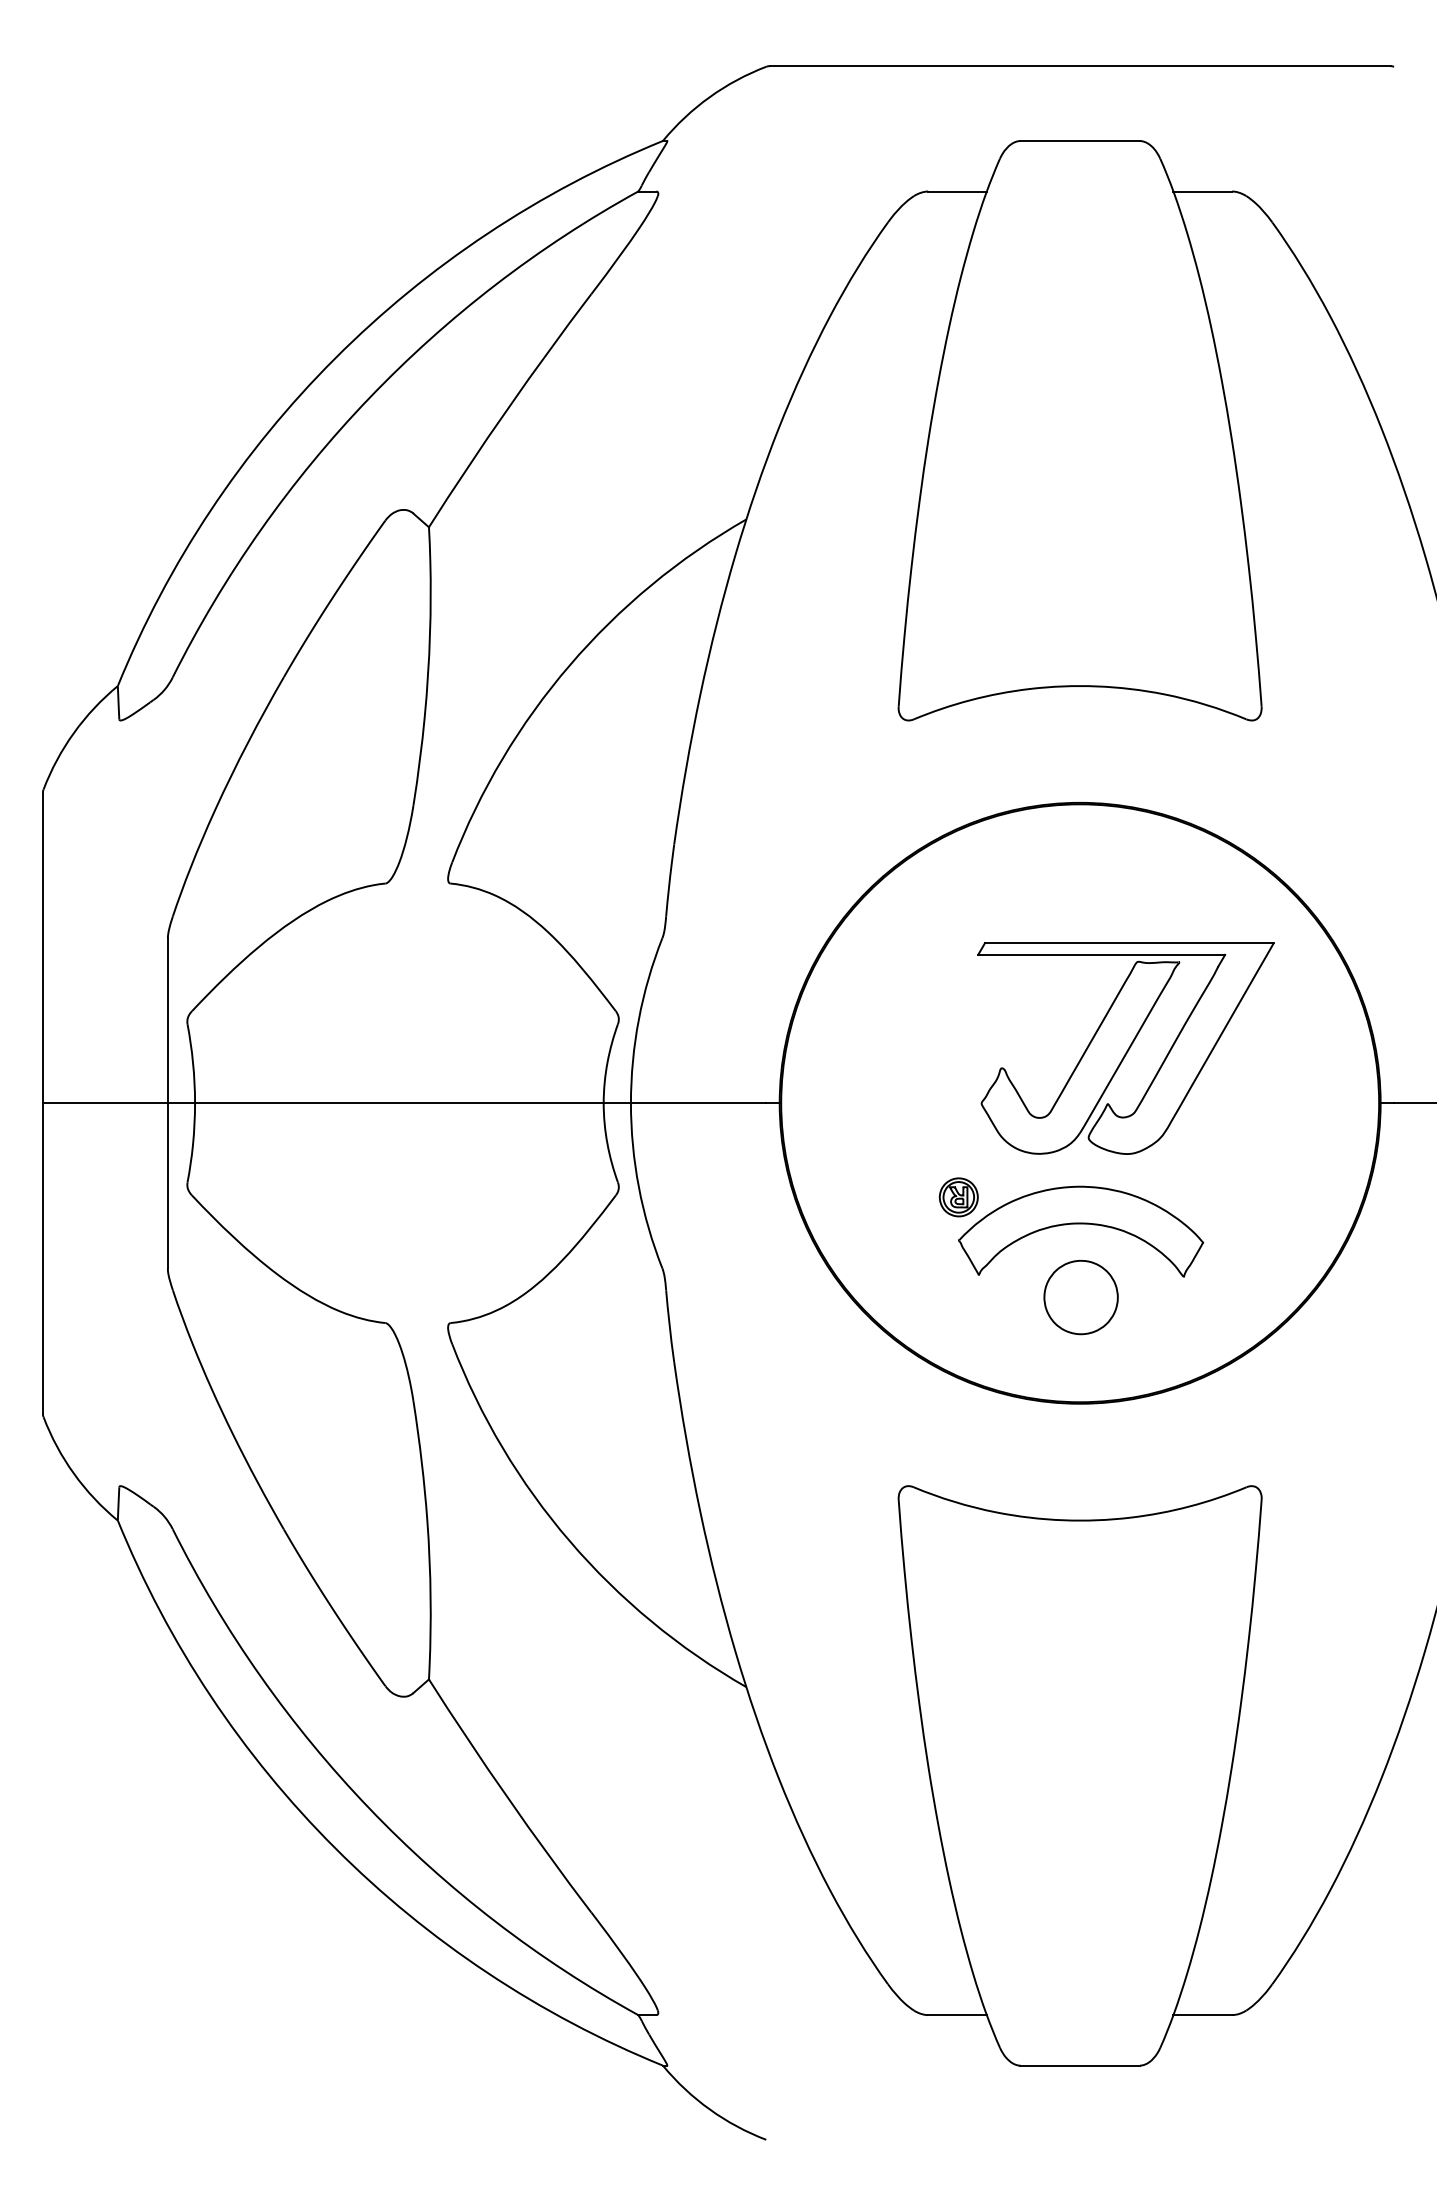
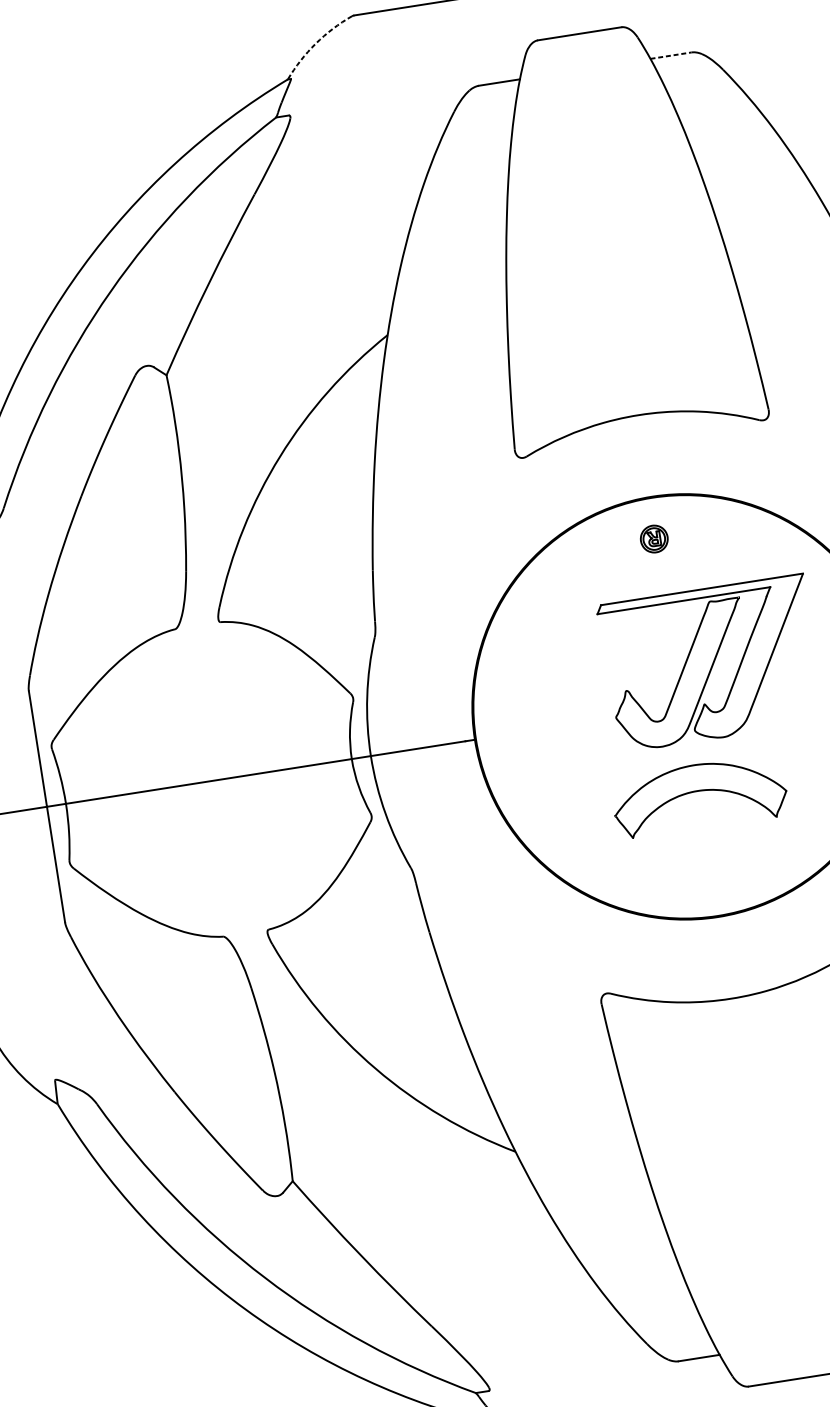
arc: (709, 97) -> (315, 43), solid -> dashed
line: (1203, 191) -> (671, 55), solid -> dashed
part: (958, 1197) -> (654, 539), moved
part: (1080, 1297) -> (706, 842), removed

